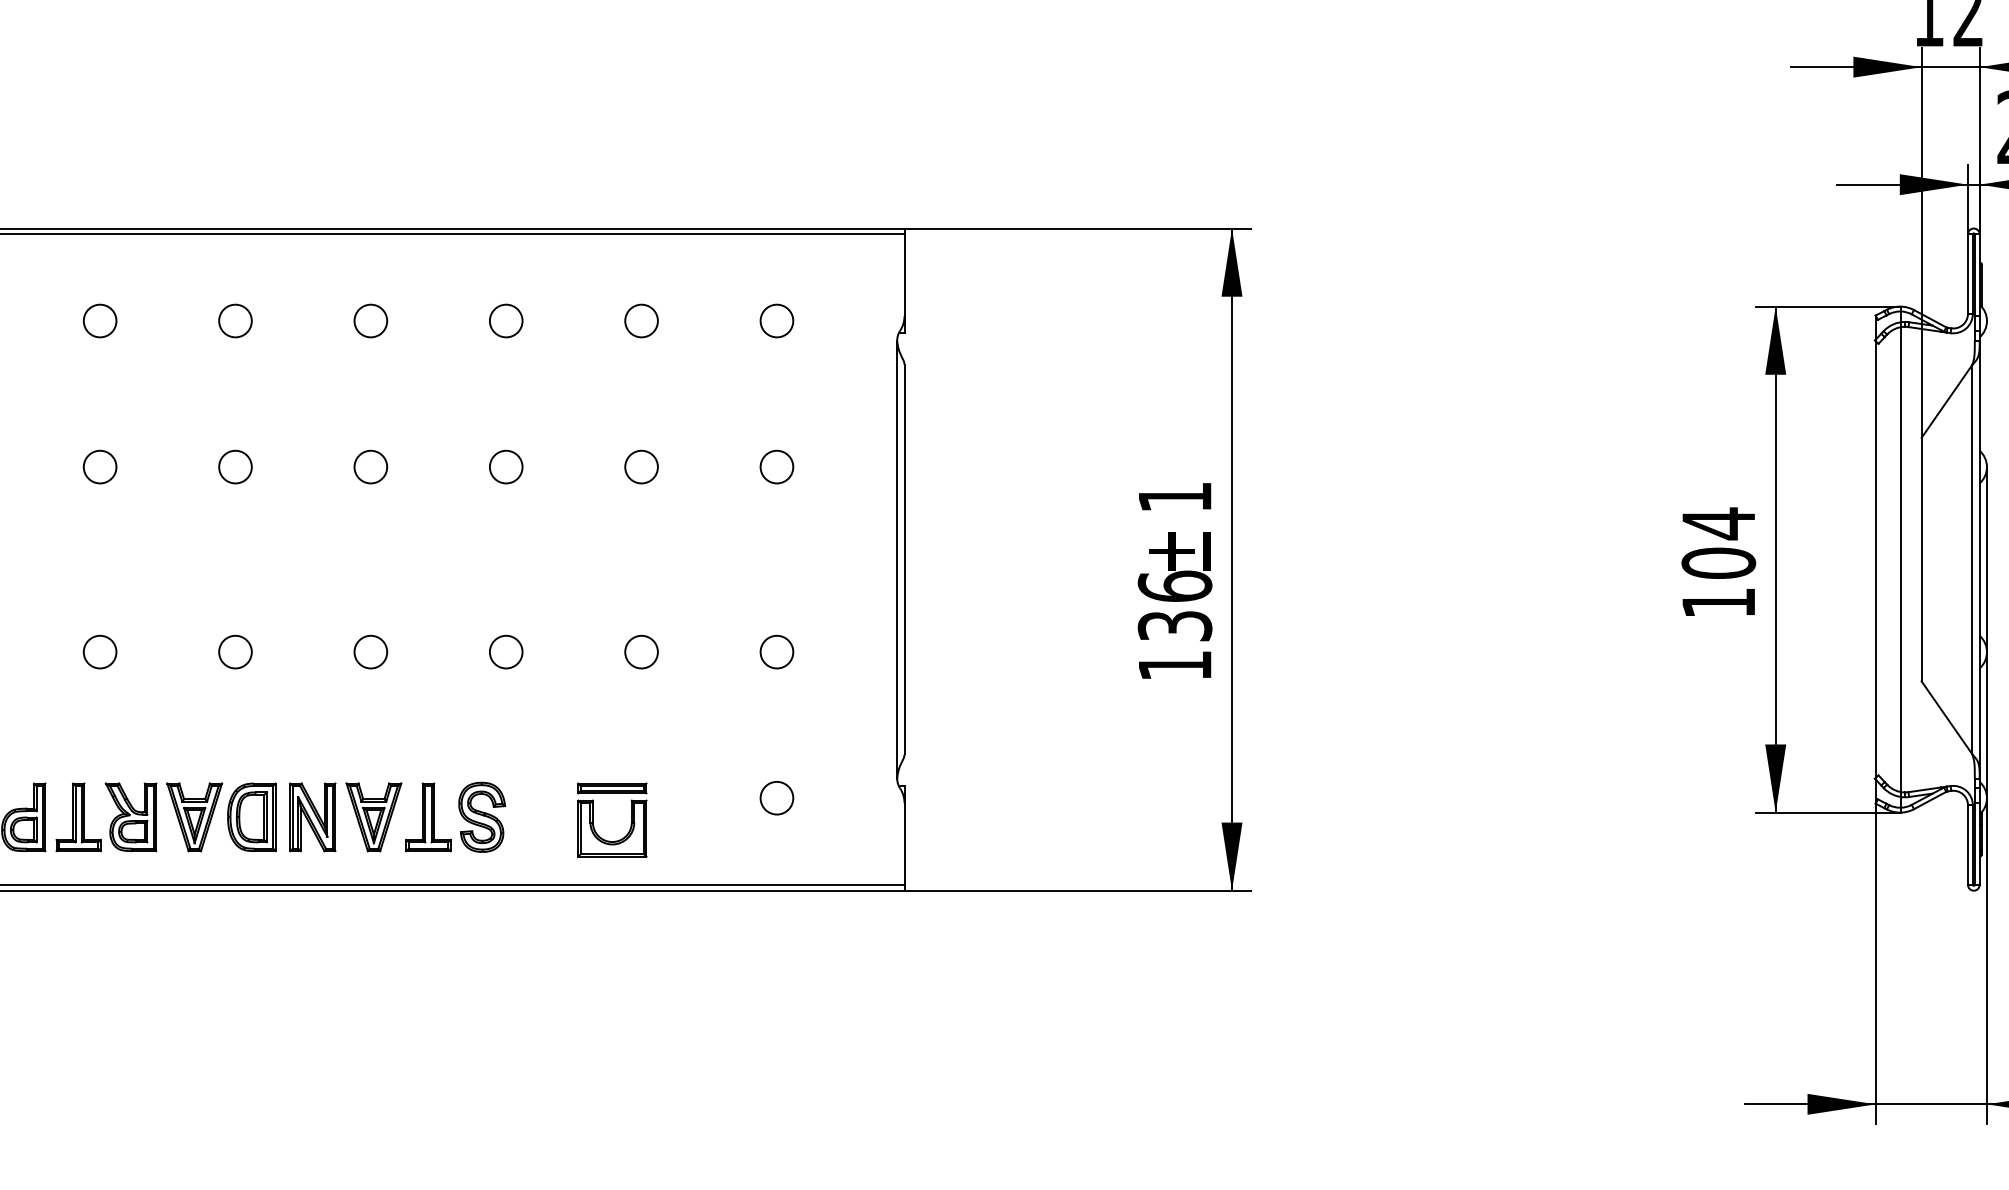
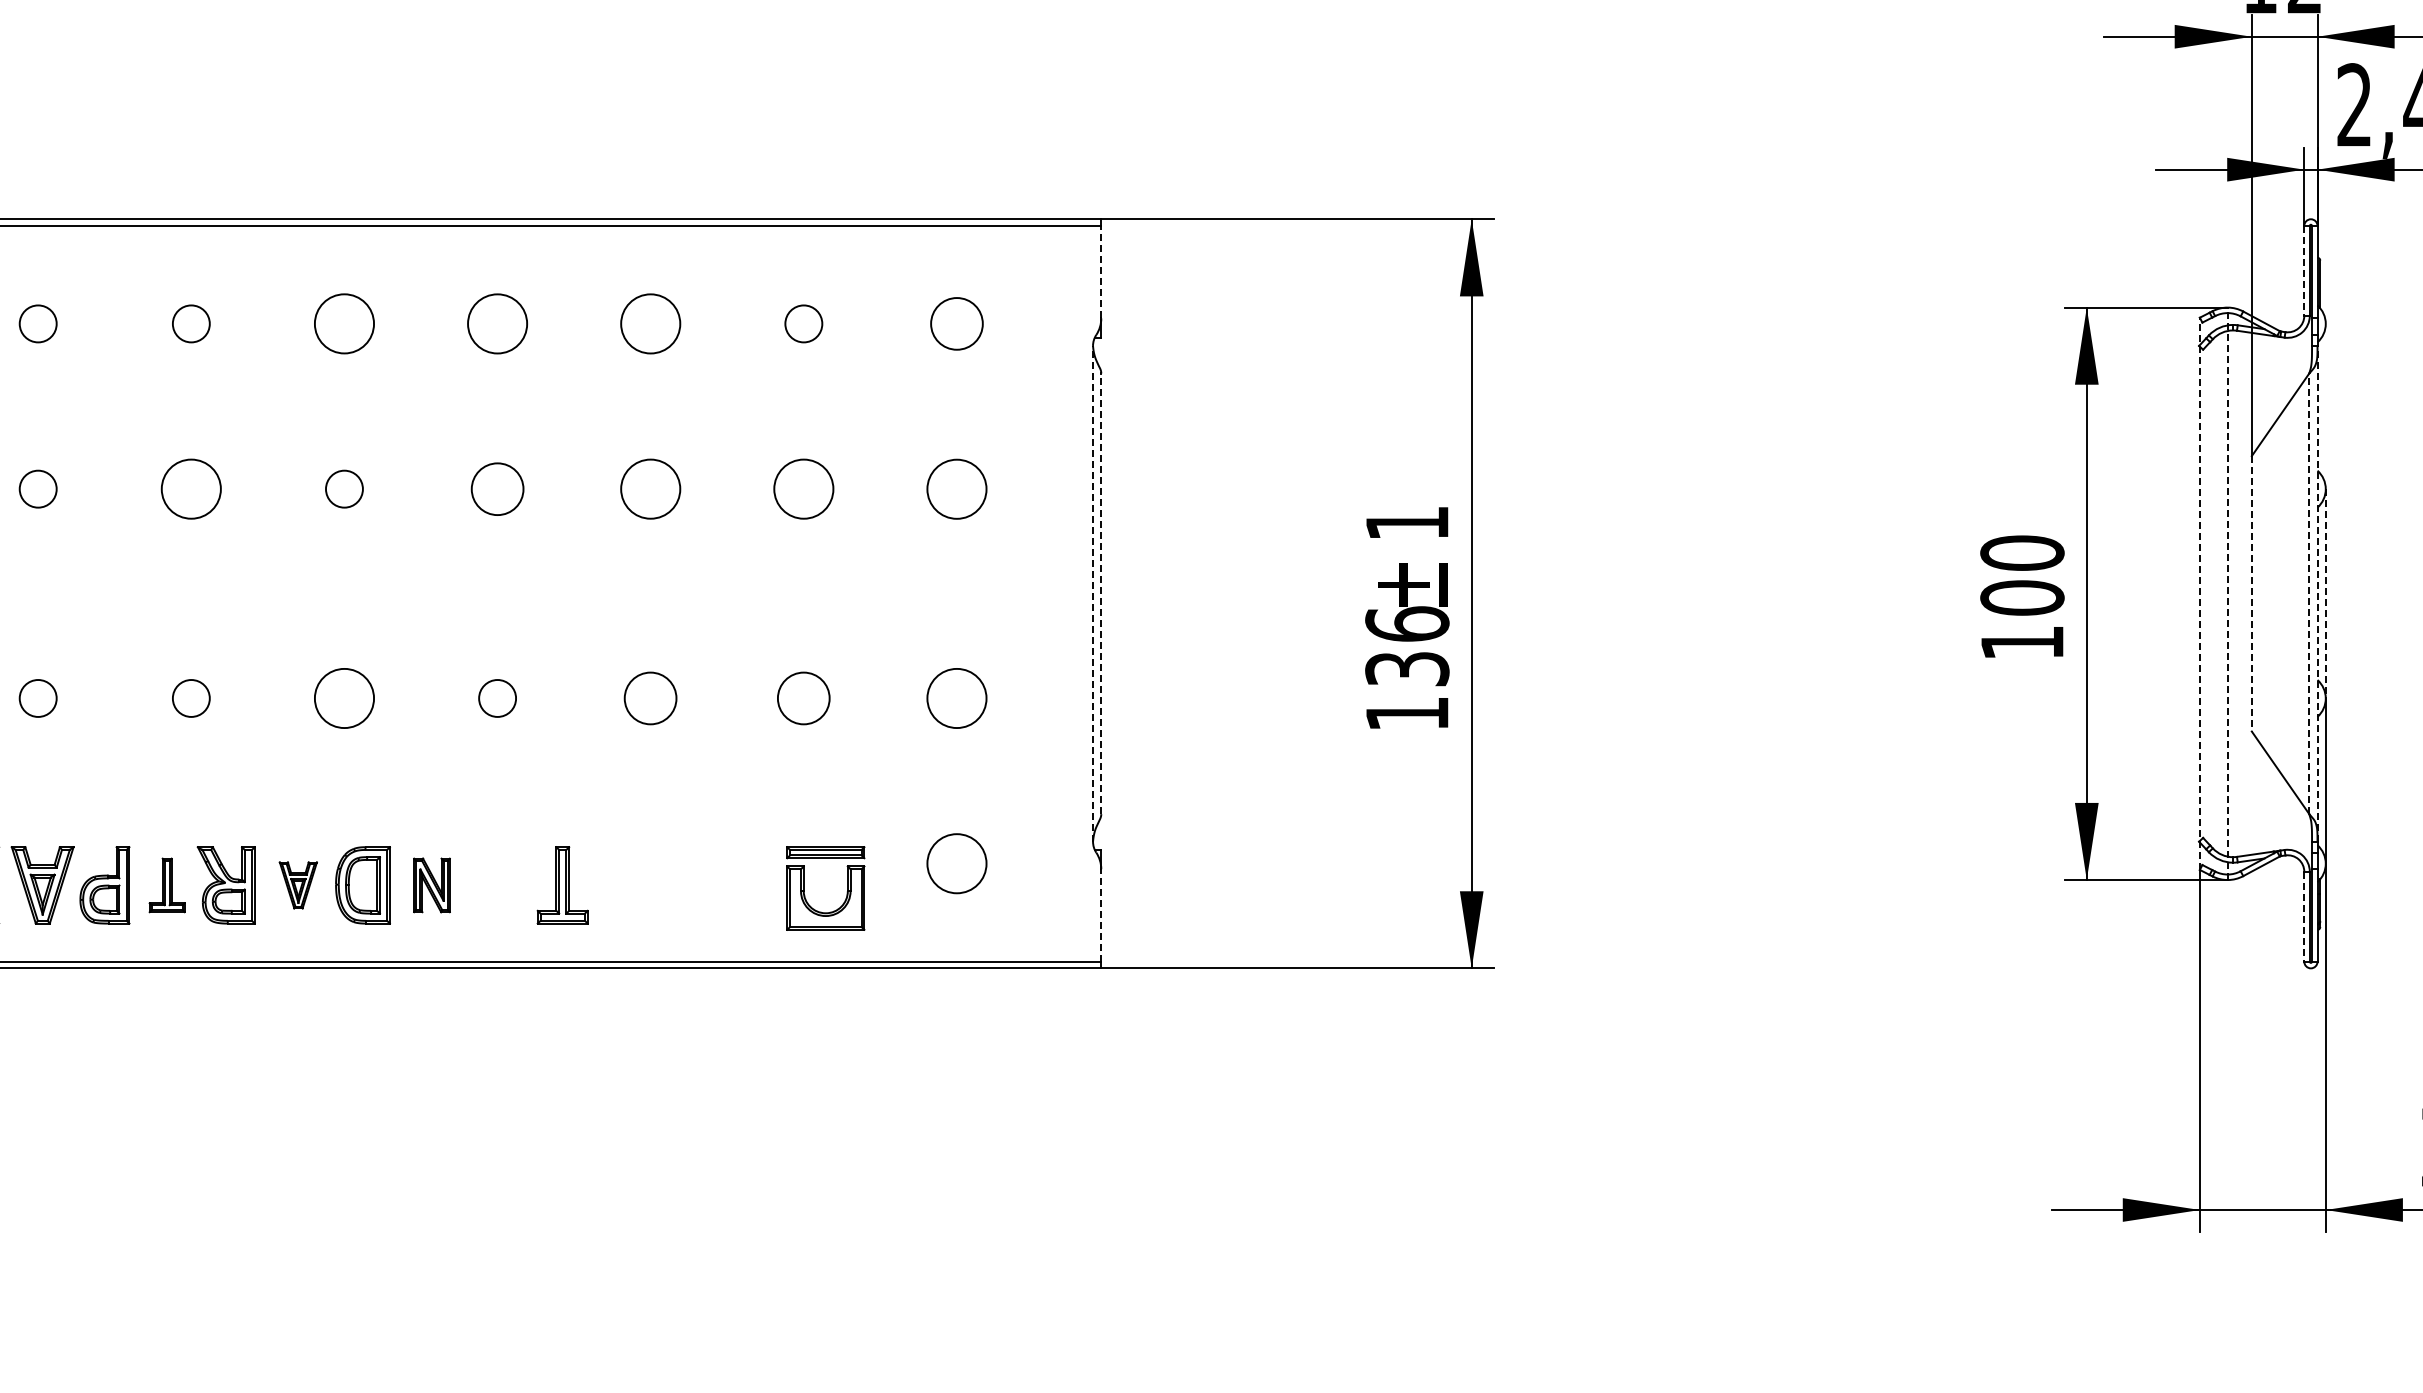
line: (1968, 273) -> (2304, 270), solid -> dashed
line: (904, 274) -> (1101, 271), solid -> dashed
circle: (235, 320) -> (344, 323), size x1.6
circle: (370, 320) -> (497, 323), size x1.6
circle: (506, 320) -> (650, 323), size x1.6
circle: (776, 320) -> (956, 323), size x1.4
circle: (99, 466) -> (190, 488), size x1.6
circle: (370, 466) -> (497, 488), size x1.4
circle: (506, 466) -> (650, 488), size x1.6
circle: (641, 466) -> (803, 488), size x1.6
circle: (776, 466) -> (956, 488), size x1.6
text: (1718, 523) -> (2022, 553), 104 -> 100
line: (897, 559) -> (1093, 593), solid -> dashed
line: (904, 559) -> (1101, 593), solid -> dashed
line: (1875, 559) -> (2199, 593), solid -> dashed
line: (1900, 559) -> (2227, 593), solid -> dashed
line: (1921, 559) -> (2251, 593), solid -> dashed
line: (1972, 559) -> (2309, 593), solid -> dashed
line: (1979, 559) -> (2317, 593), solid -> dashed
line: (1986, 559) -> (2325, 593), solid -> dashed
circle: (235, 652) -> (344, 698), size x1.6
circle: (506, 652) -> (650, 698), size x1.4
circle: (641, 652) -> (803, 698), size x1.4
circle: (776, 652) -> (956, 698), size x1.6
circle: (776, 798) -> (956, 863), size x1.6
part: (79, 817) -> (167, 885), size x0.7
part: (194, 817) -> (298, 885), size x0.6
part: (312, 817) -> (431, 885), size x0.7
part: (373, 817) -> (500, 885), removed
part: (482, 817) -> (623, 885), removed
part: (593, 820) -> (804, 888), moved
line: (904, 843) -> (1101, 915), solid -> dashed
line: (1968, 844) -> (2304, 916), solid -> dashed

